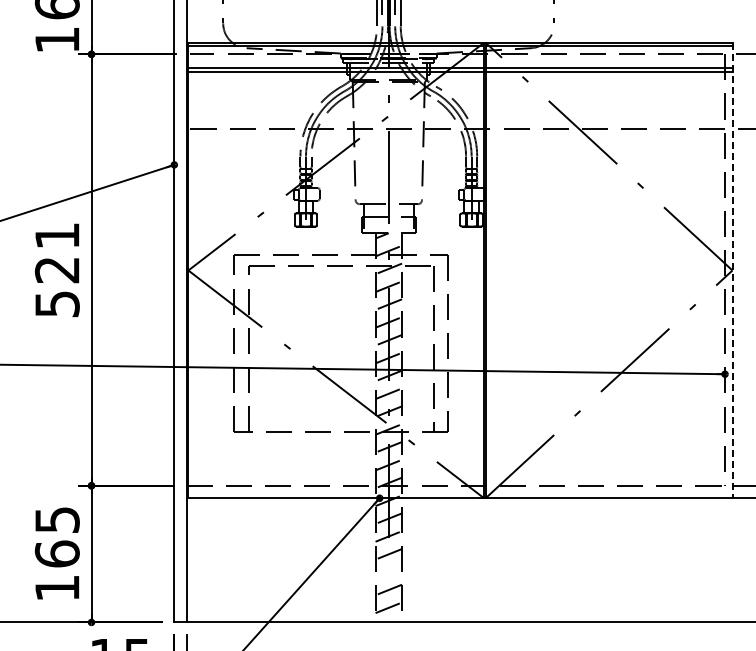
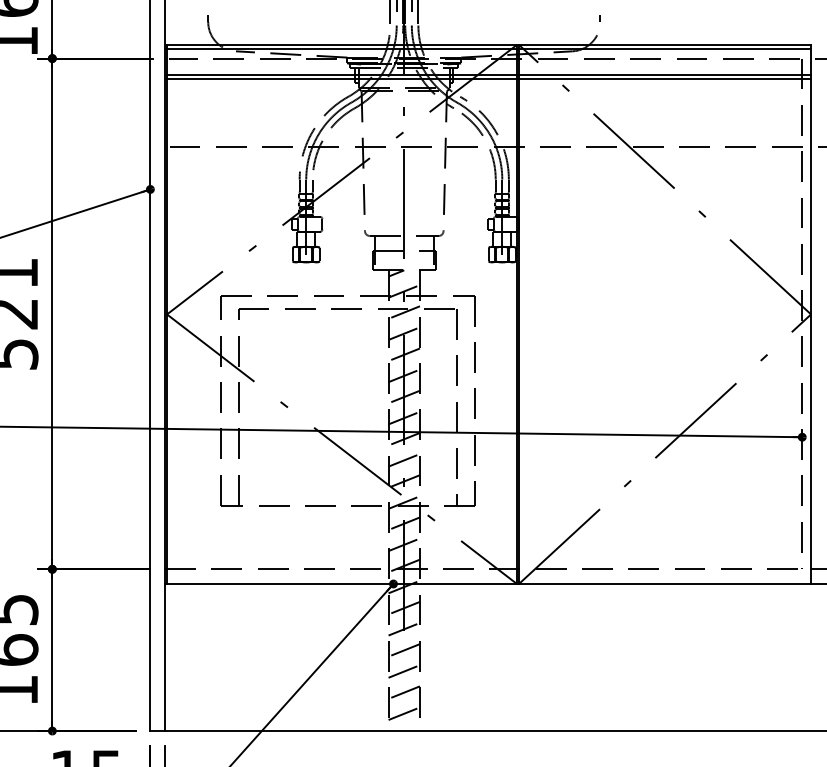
line: (732, 270) -> (811, 314), dashed -> solid
line: (388, 571) -> (403, 670), added

